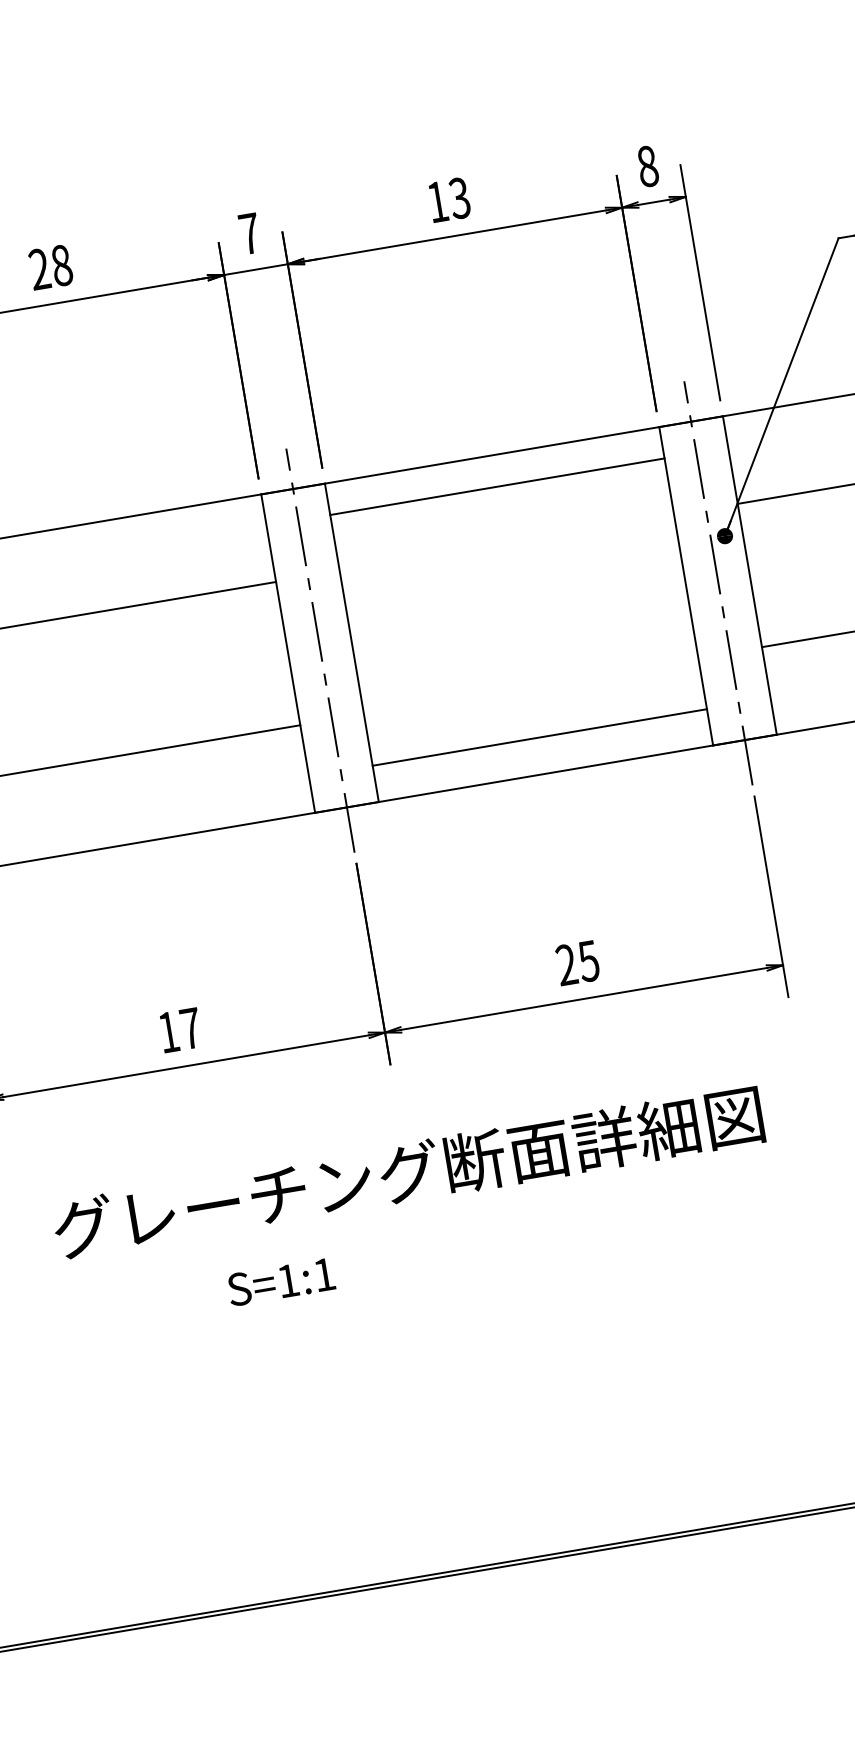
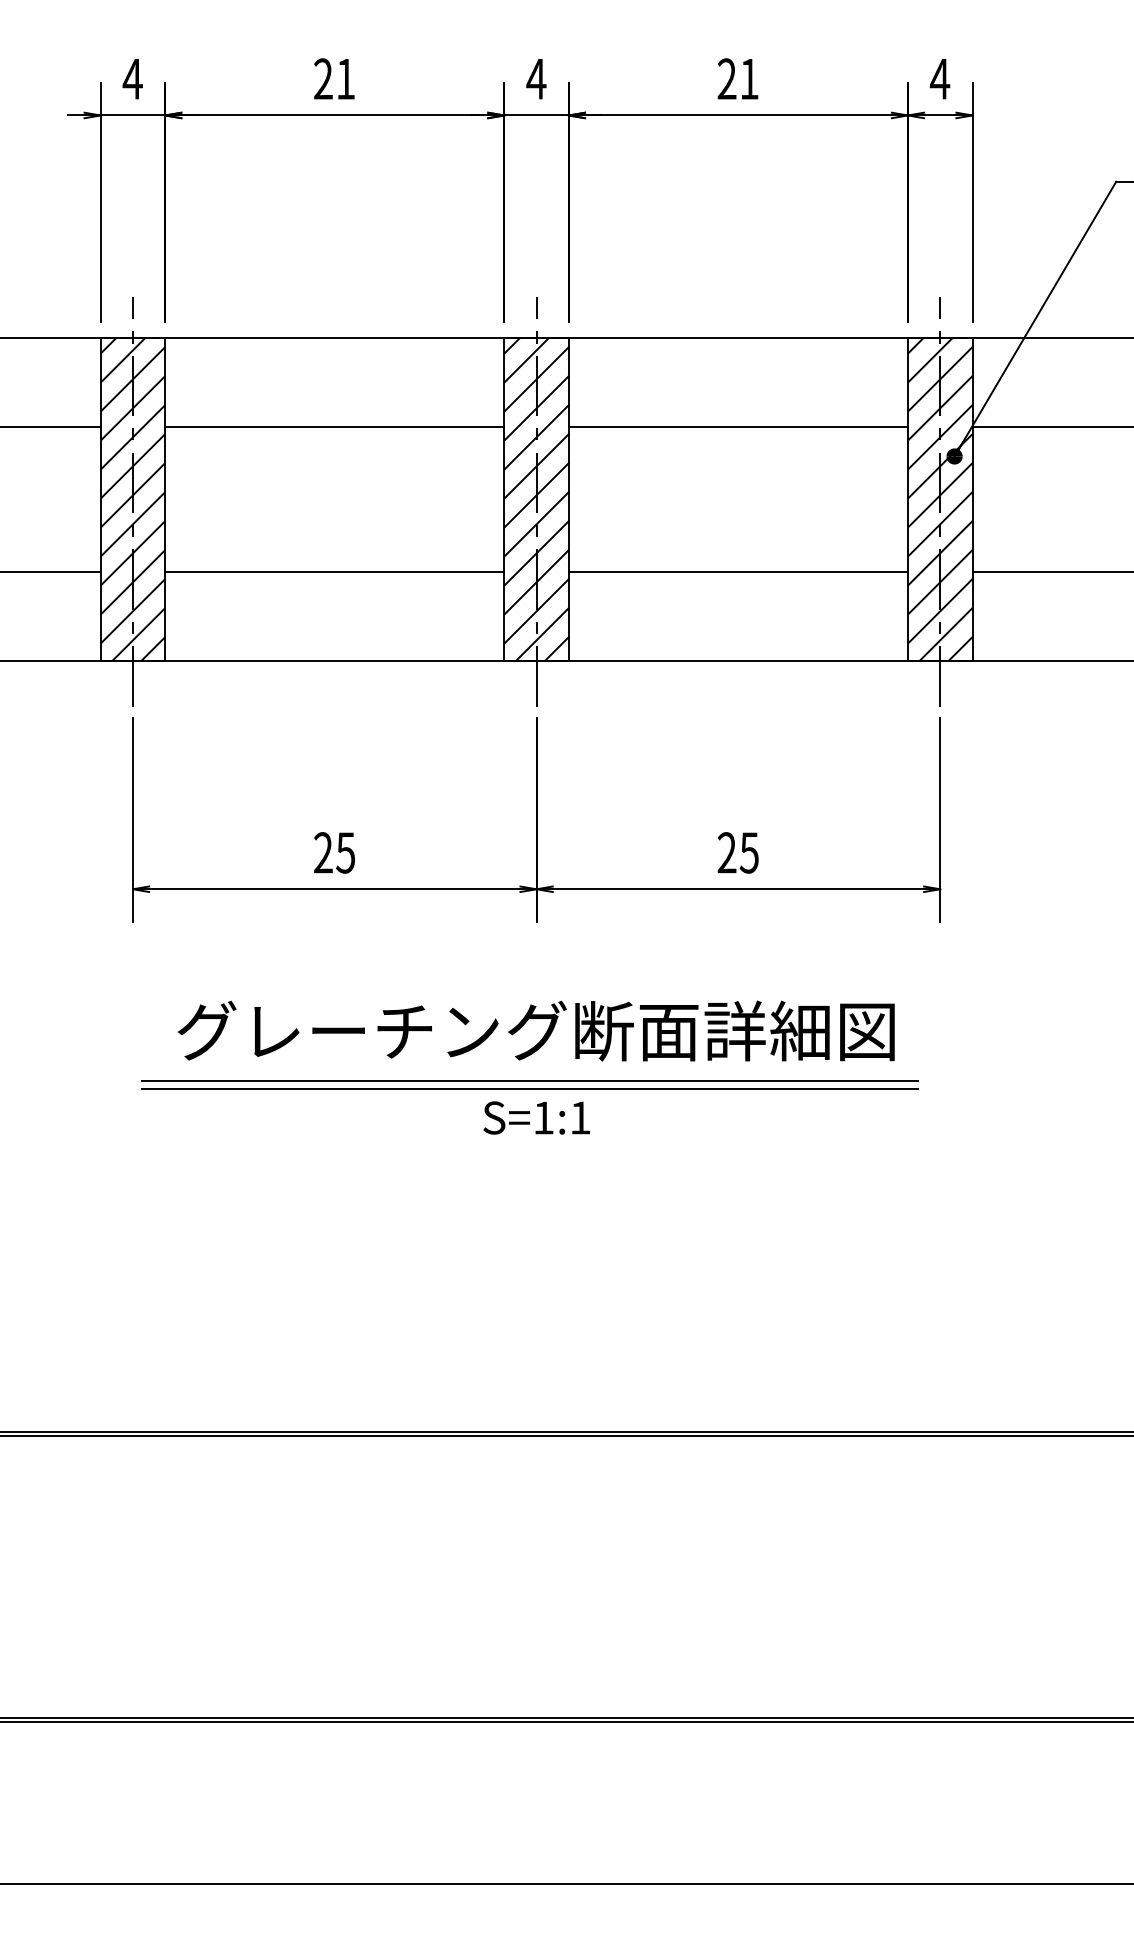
text: (647, 165) -> (939, 78), 8 -> 4
text: (447, 199) -> (737, 78), 13 -> 21
text: (249, 234) -> (536, 79), 7 -> 4
text: (61, 265) -> (345, 78), 28 -> 21
line: (496, 486) -> (737, 426), moved
hatch: (717, 581) -> (939, 499), added
hatch: (319, 648) -> (536, 499), added
line: (538, 738) -> (737, 572), moved
text: (179, 1030) -> (334, 852), 17 -> 25
line: (409, 1222) -> (529, 1080), added
line: (411, 1230) -> (529, 1088), added
text: (281, 1281) -> (536, 1117), moved

